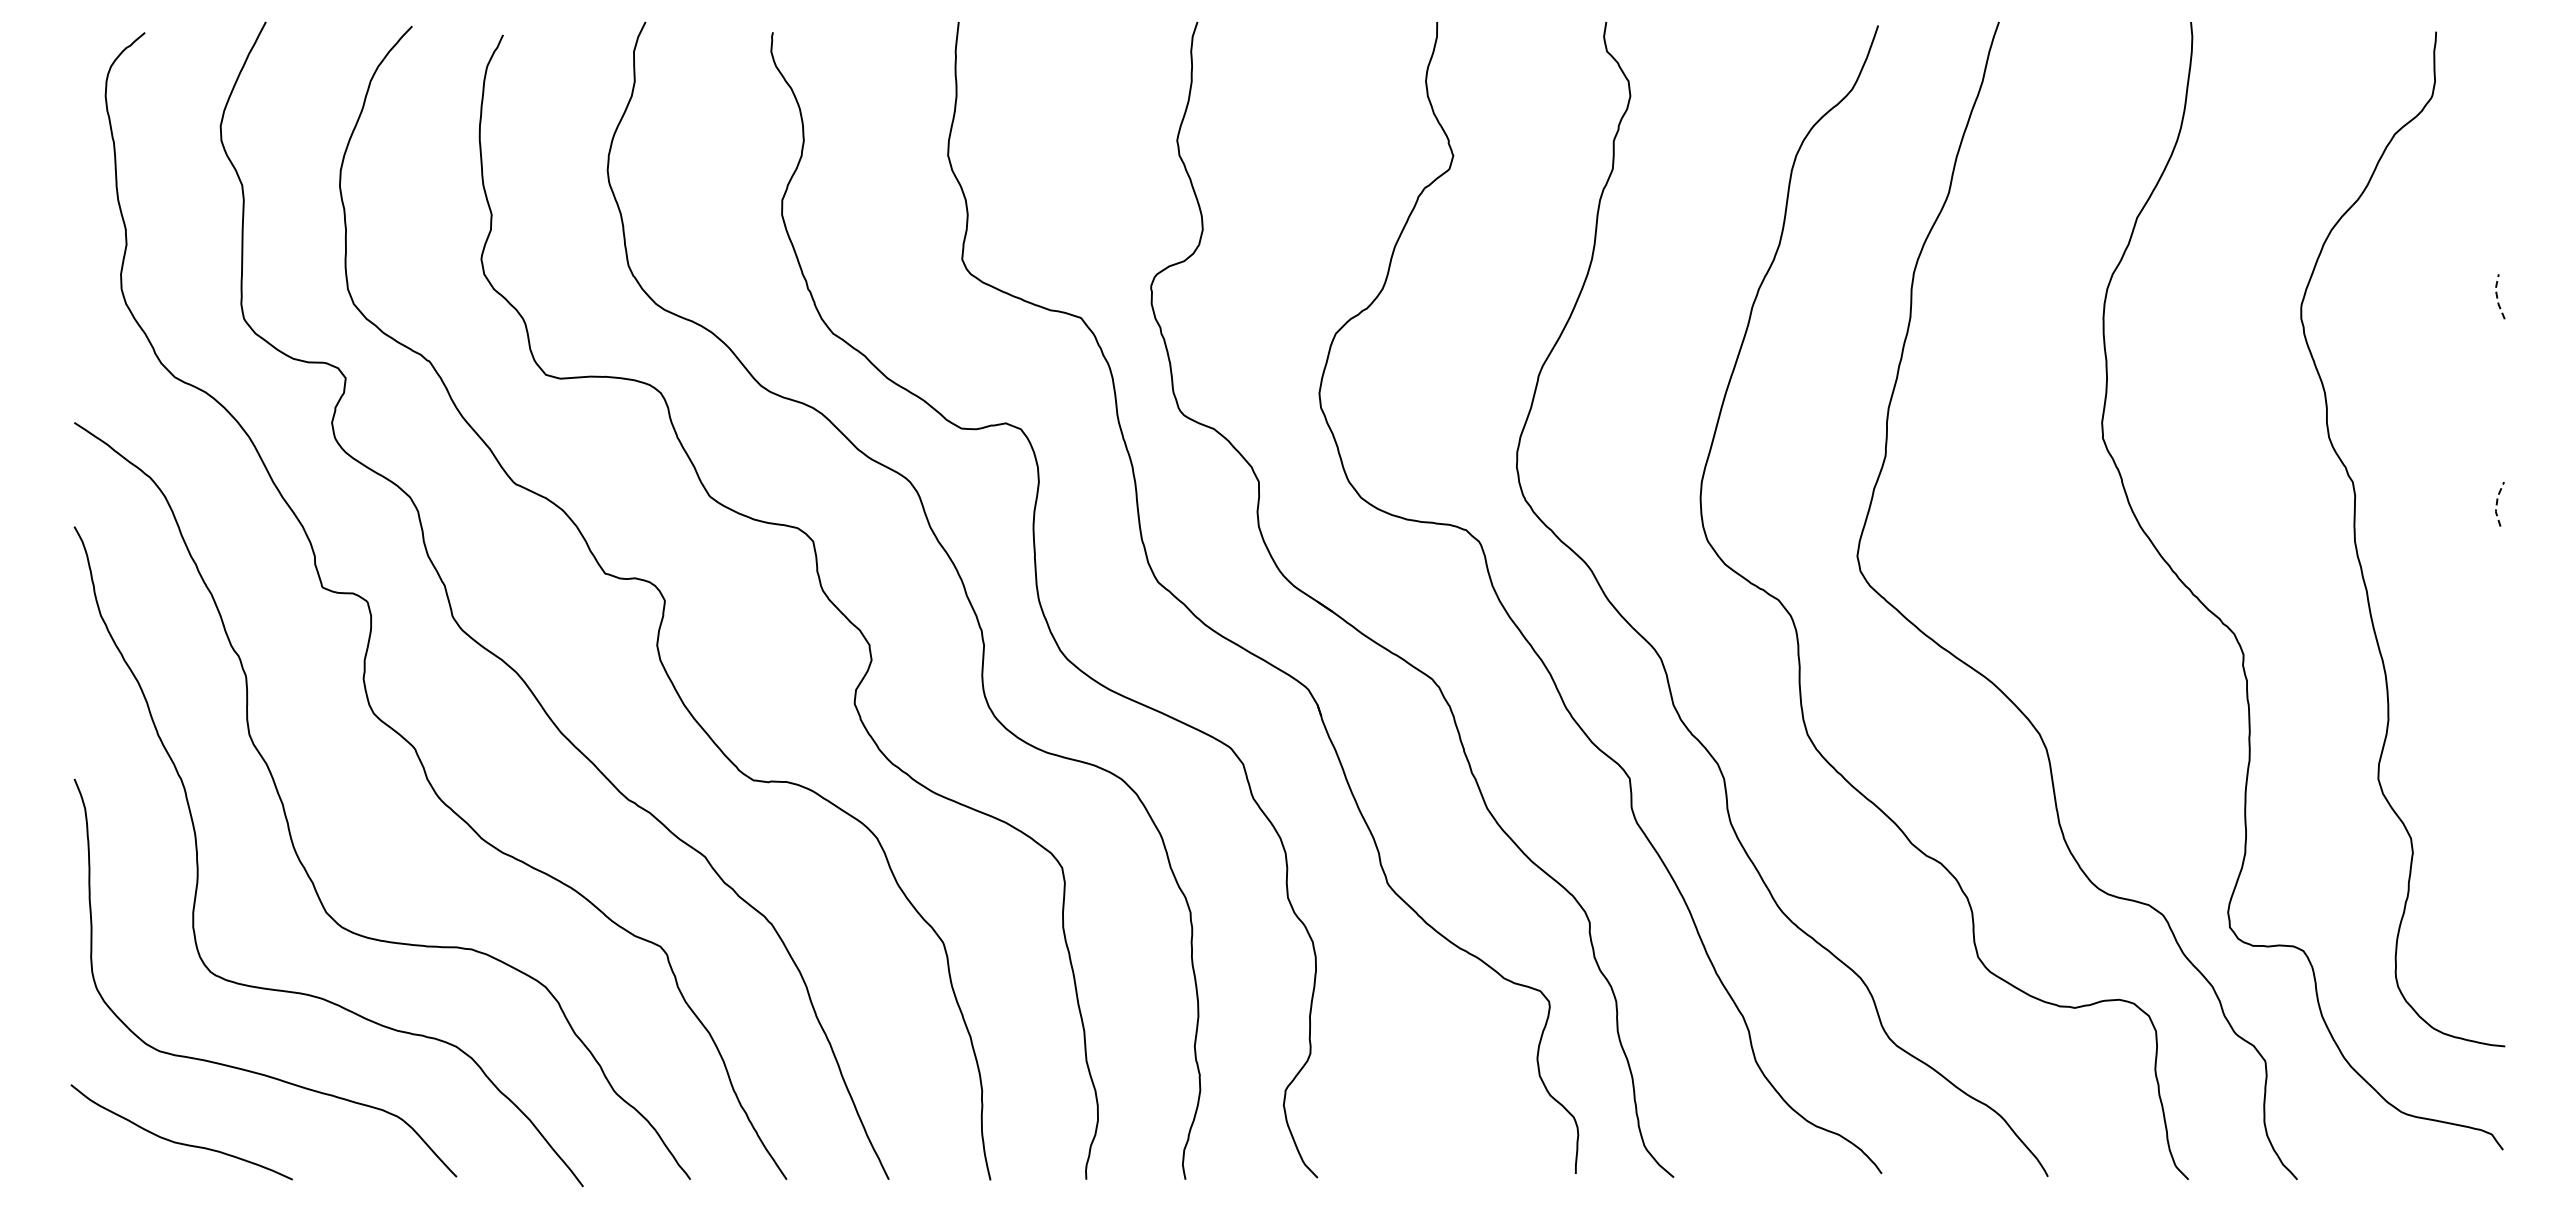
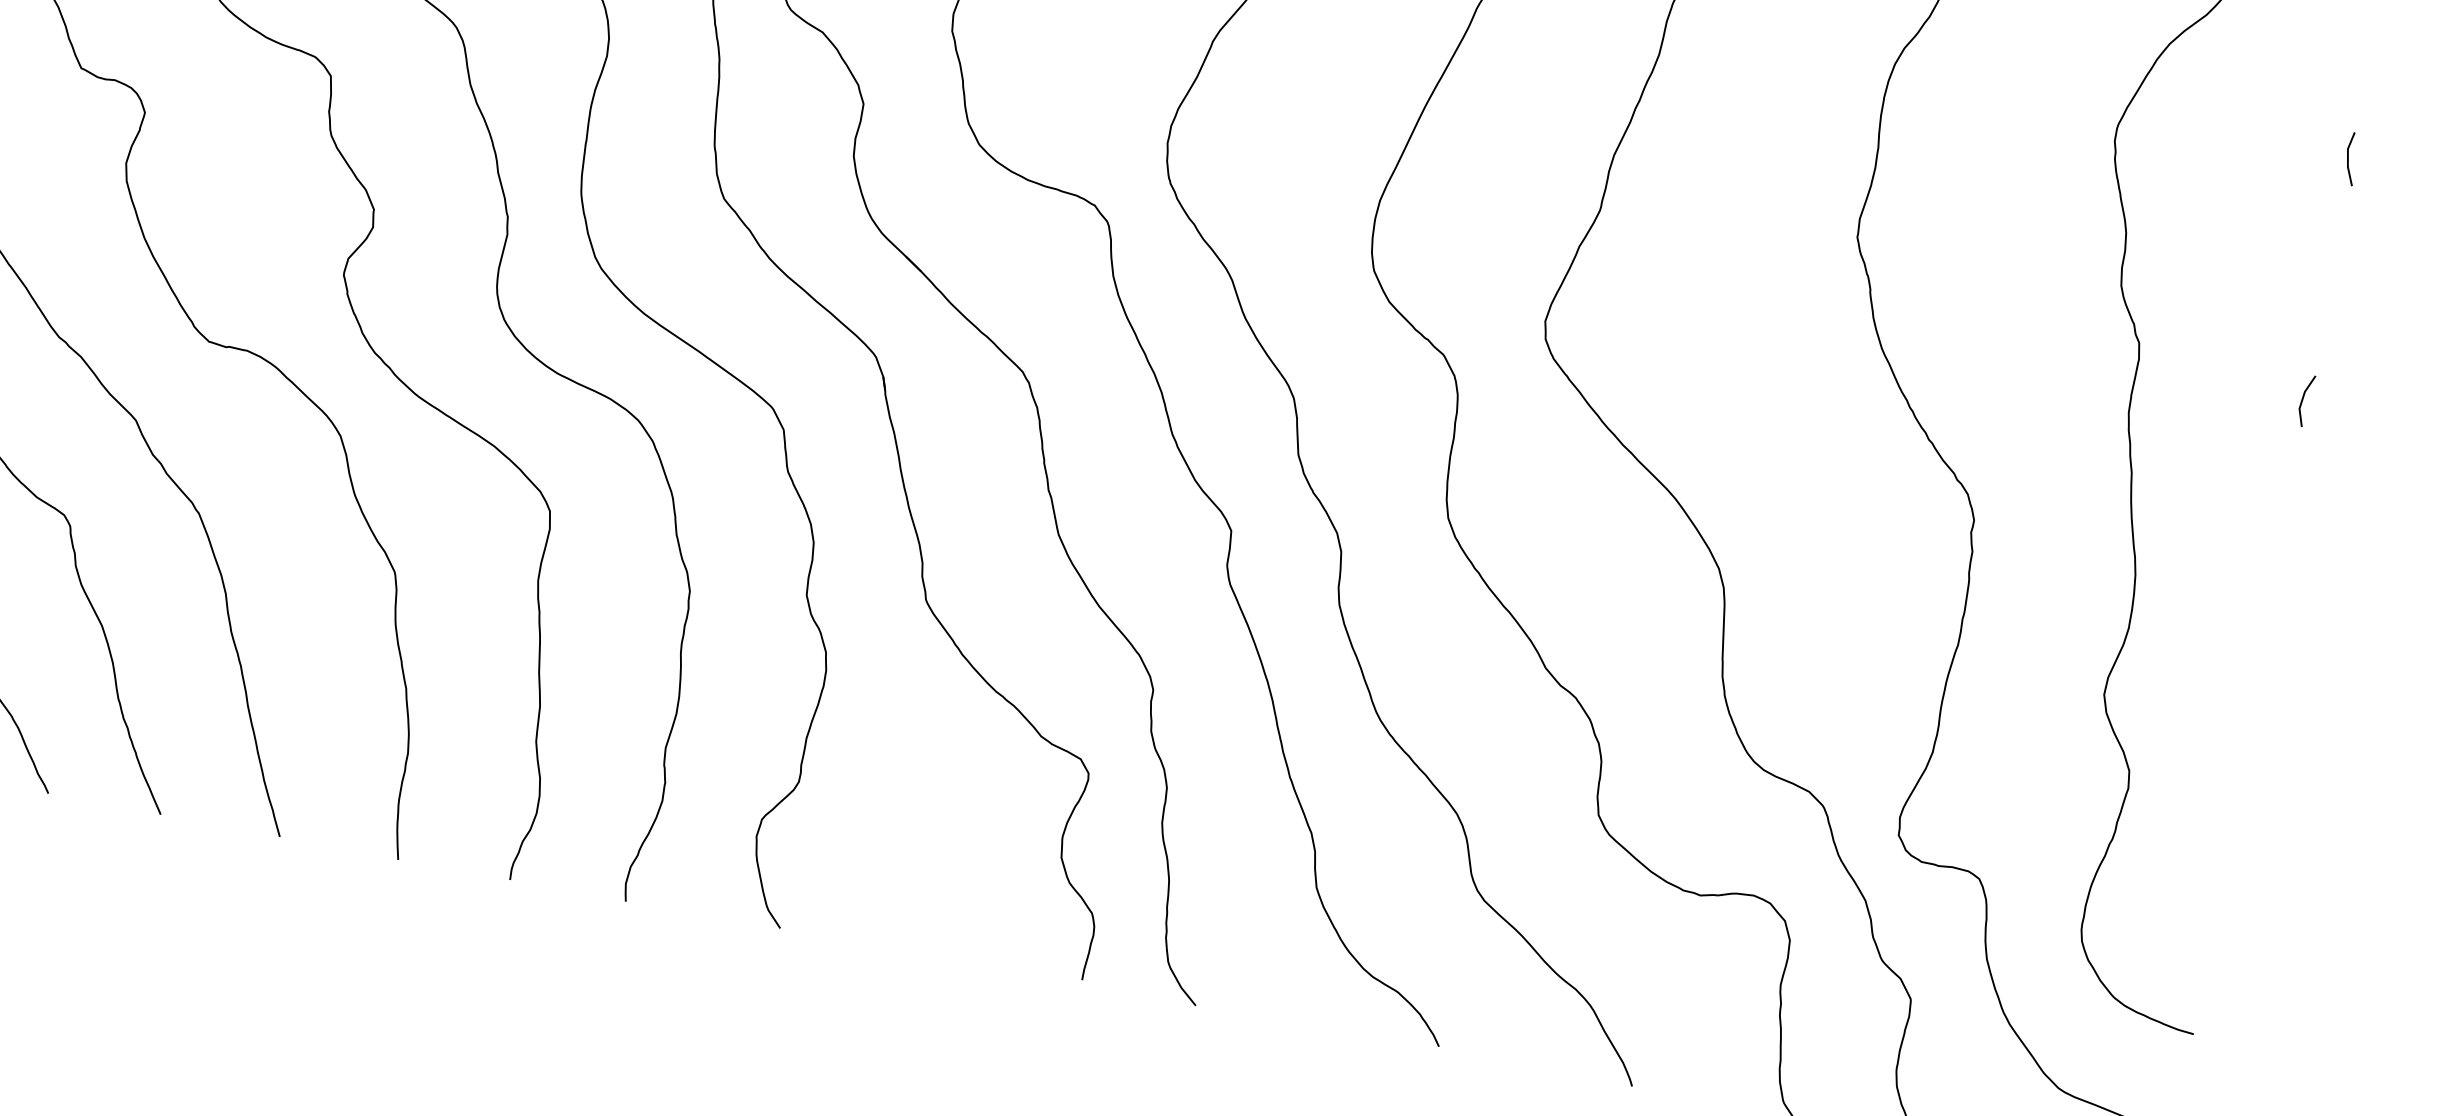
line: (2497, 296) -> (2348, 158), dashed -> solid
line: (2496, 503) -> (2302, 399), dashed -> solid

